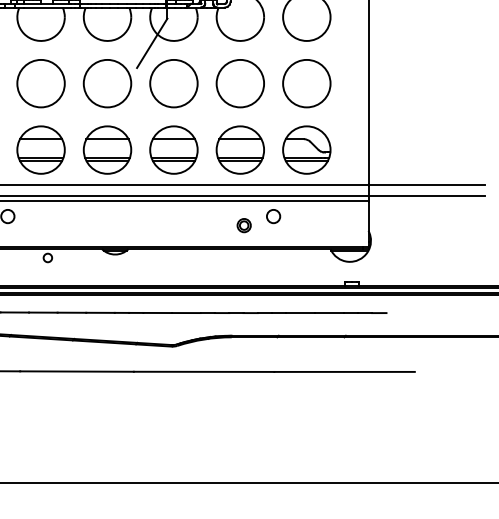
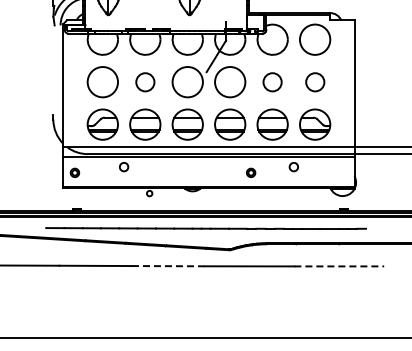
circle: (41, 84) -> (145, 82), size x0.6
circle: (240, 84) -> (272, 82), size x0.6
circle: (307, 84) -> (315, 82), size x0.6
part: (244, 224) -> (251, 172), moved
line: (77, 372) -> (168, 266), solid -> dashed
line: (344, 372) -> (339, 266), solid -> dashed

